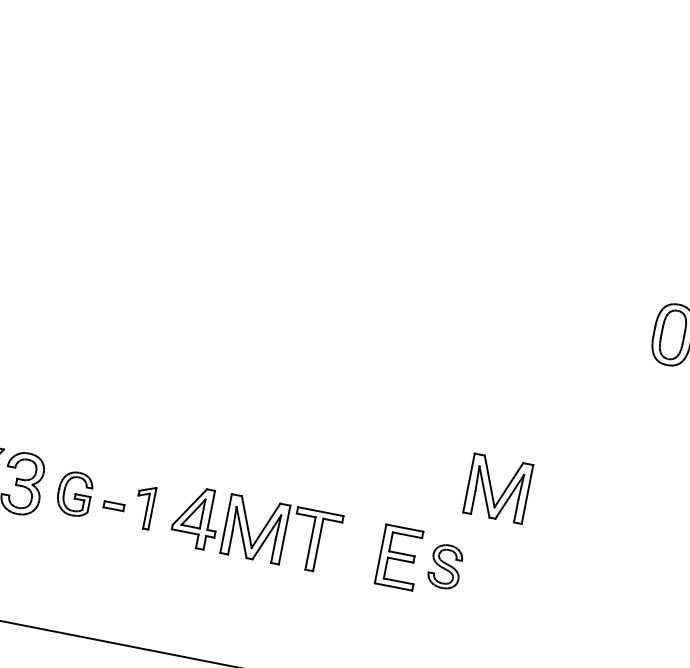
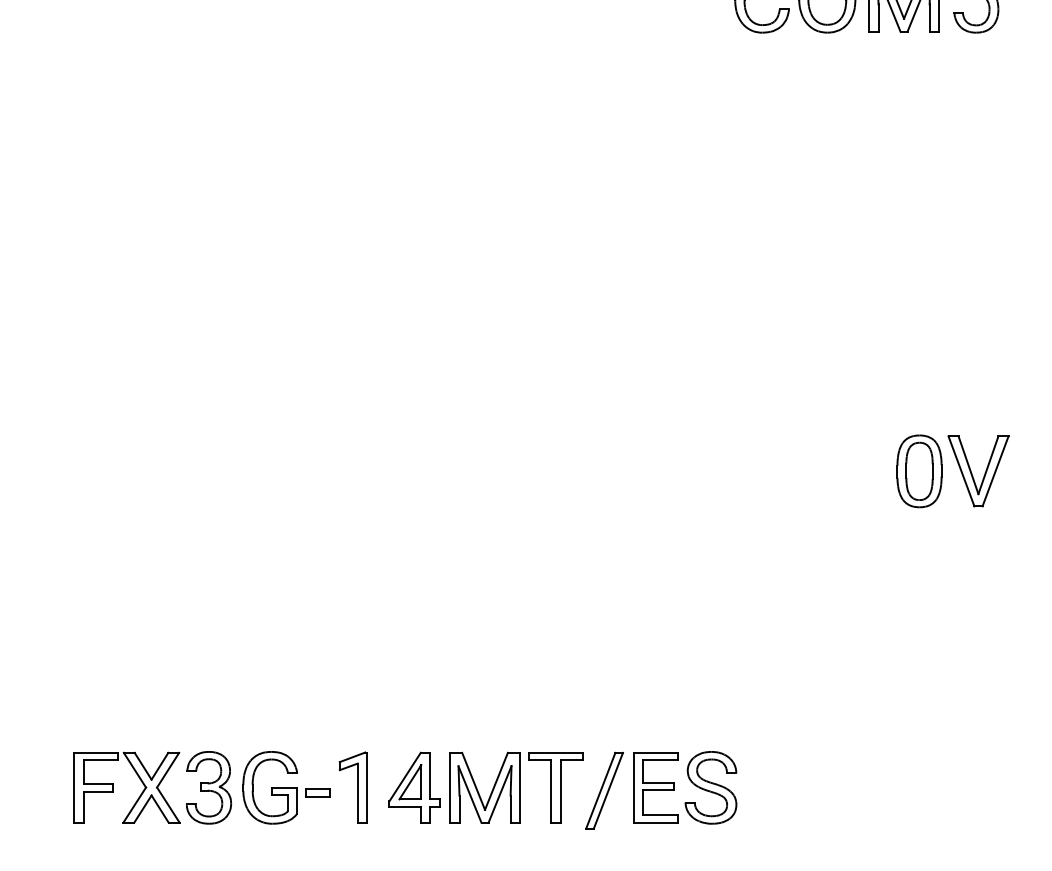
part: (492, 489) -> (747, 689), removed
part: (74, 493) -> (269, 787), size x1.43
part: (143, 507) -> (352, 787), size x1.43
part: (355, 551) -> (604, 790), added
part: (445, 566) -> (710, 787), size x1.43

